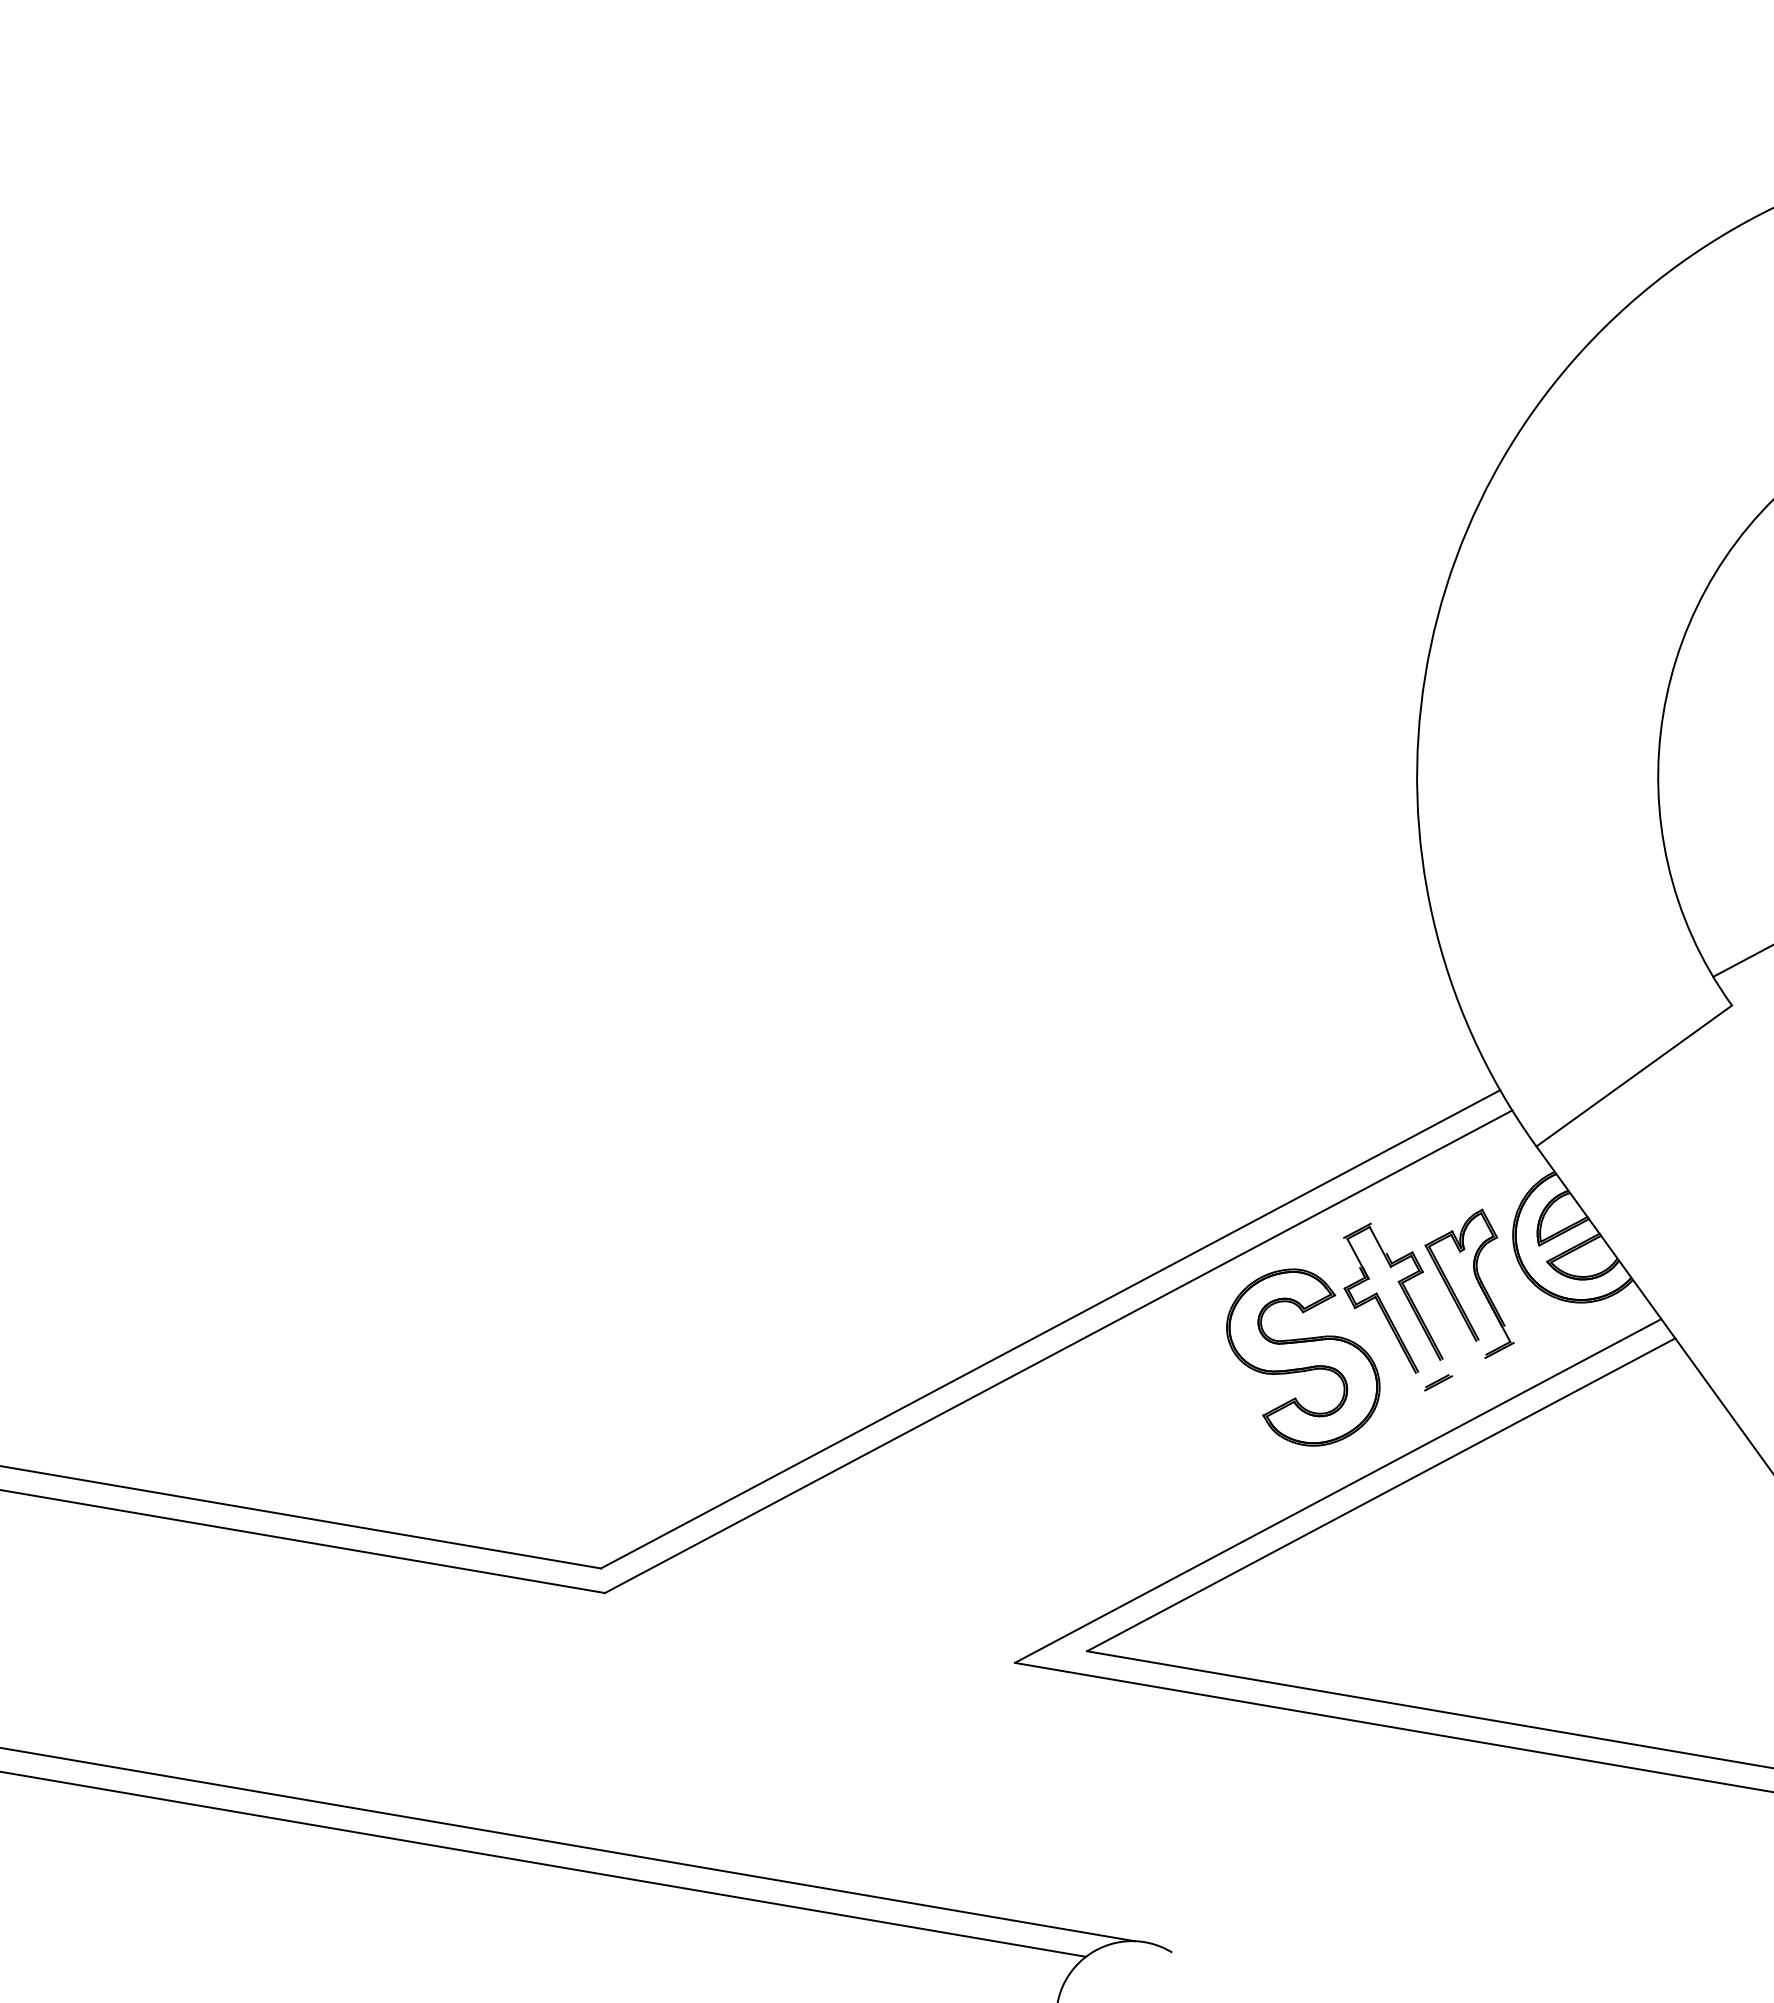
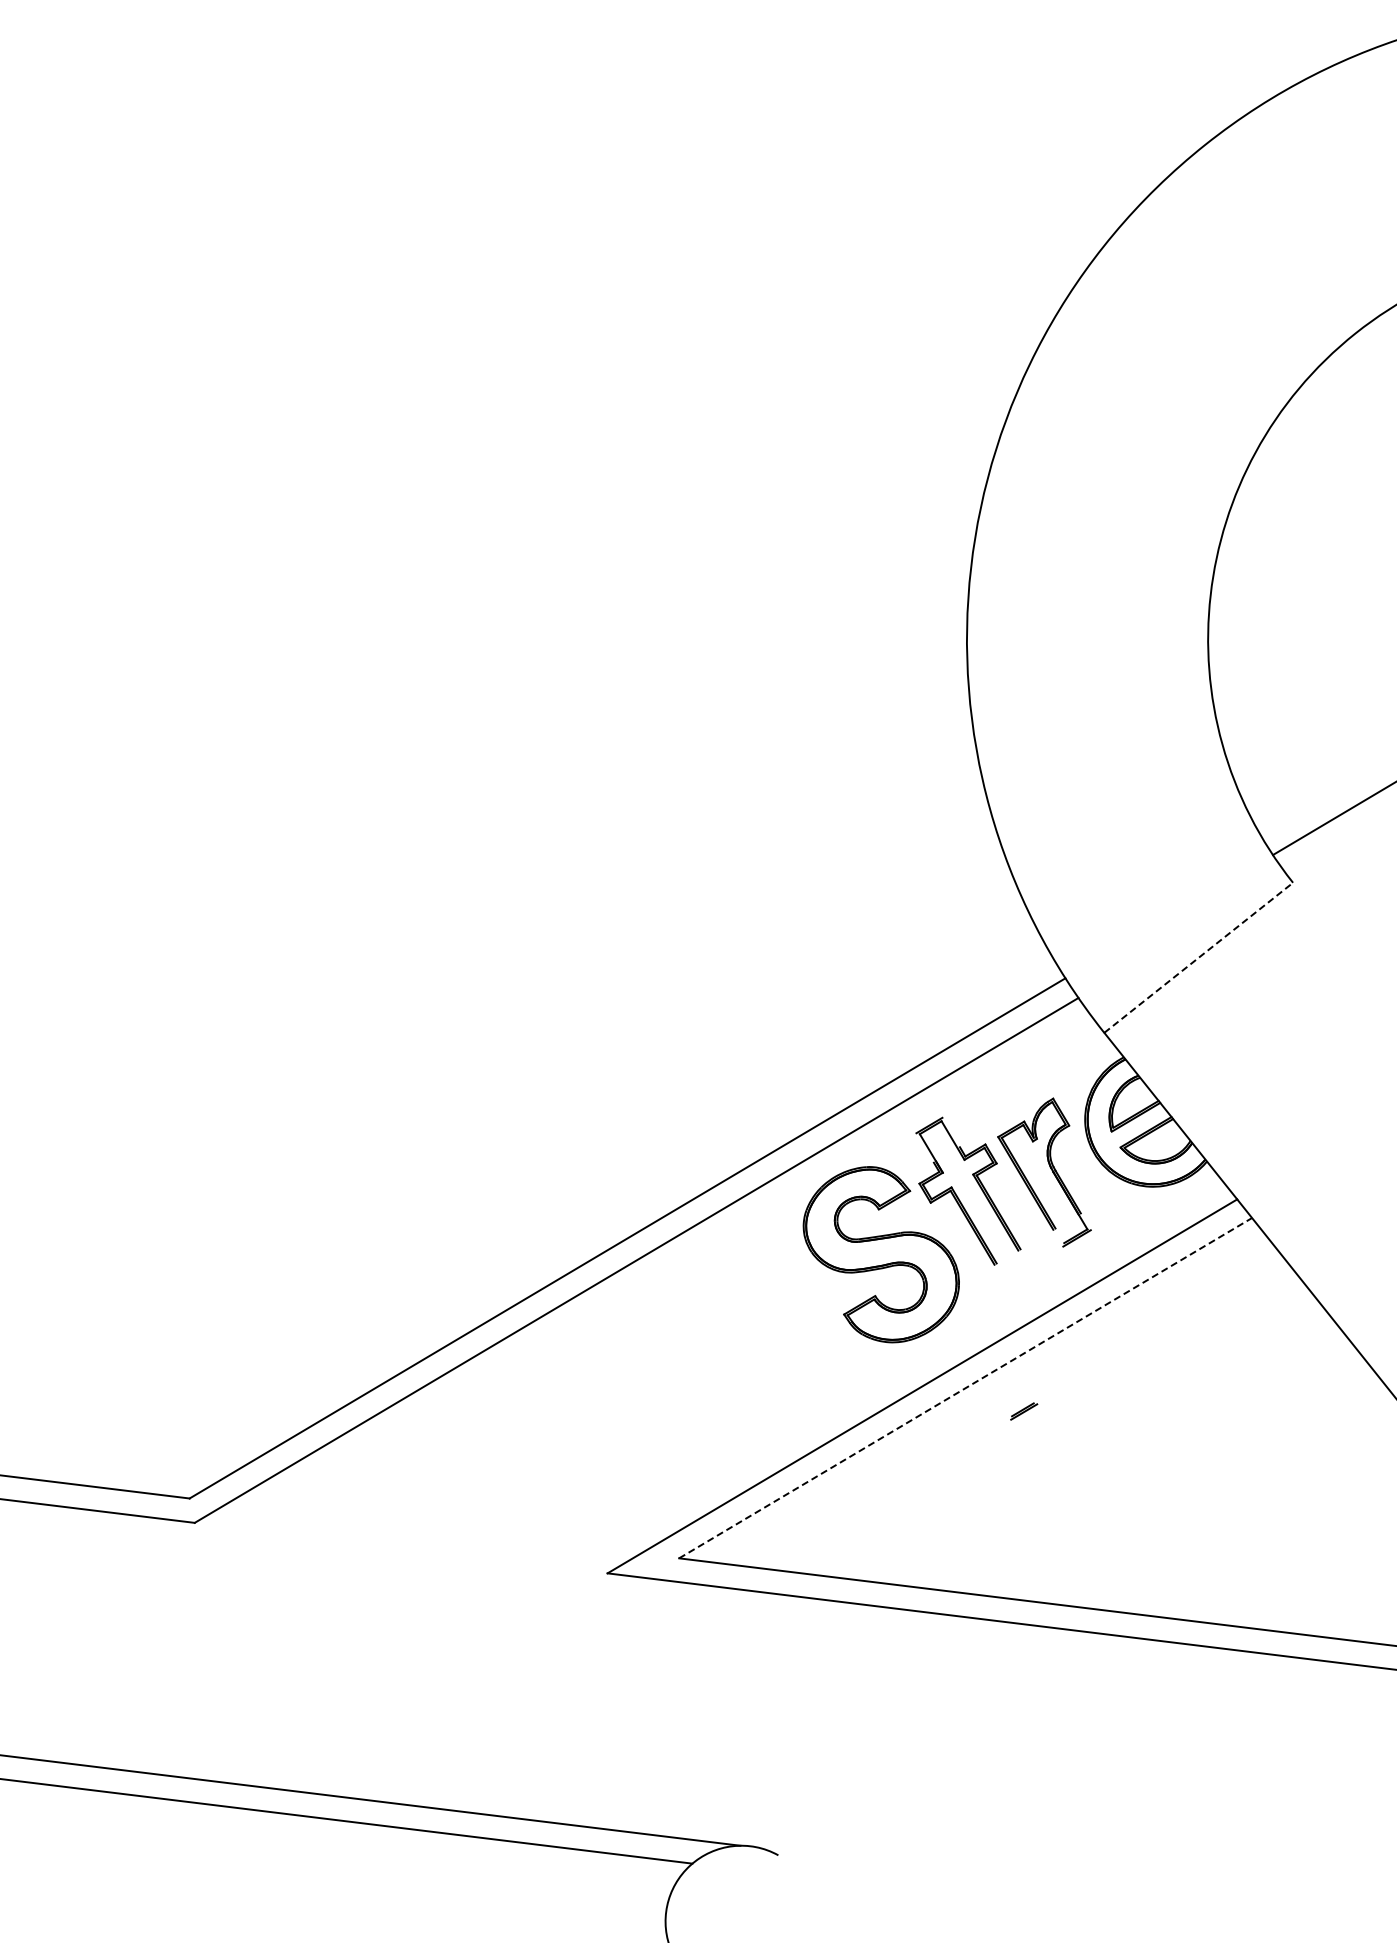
line: (1634, 1075) -> (1198, 957), solid -> dashed
part: (1438, 1382) -> (1024, 1411), moved
line: (1381, 1494) -> (965, 1387), solid -> dashed

